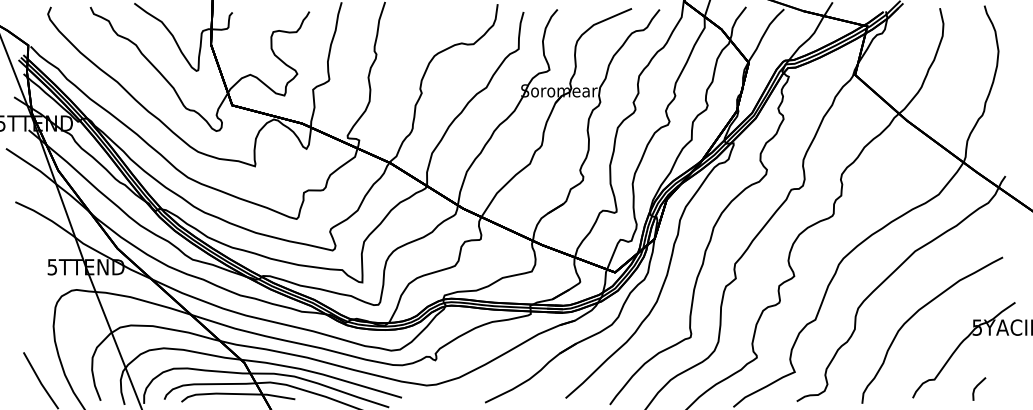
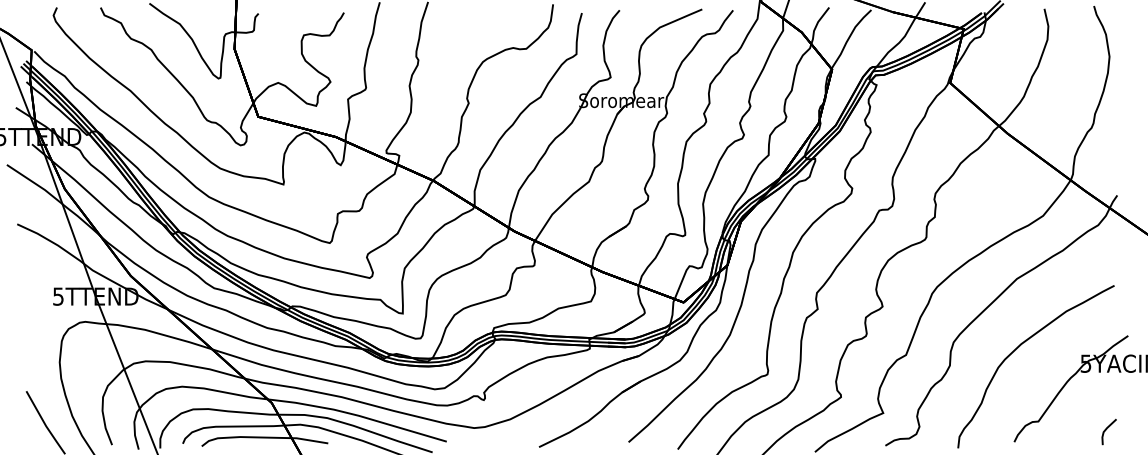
line: (977, 386) -> (1107, 429), moved

